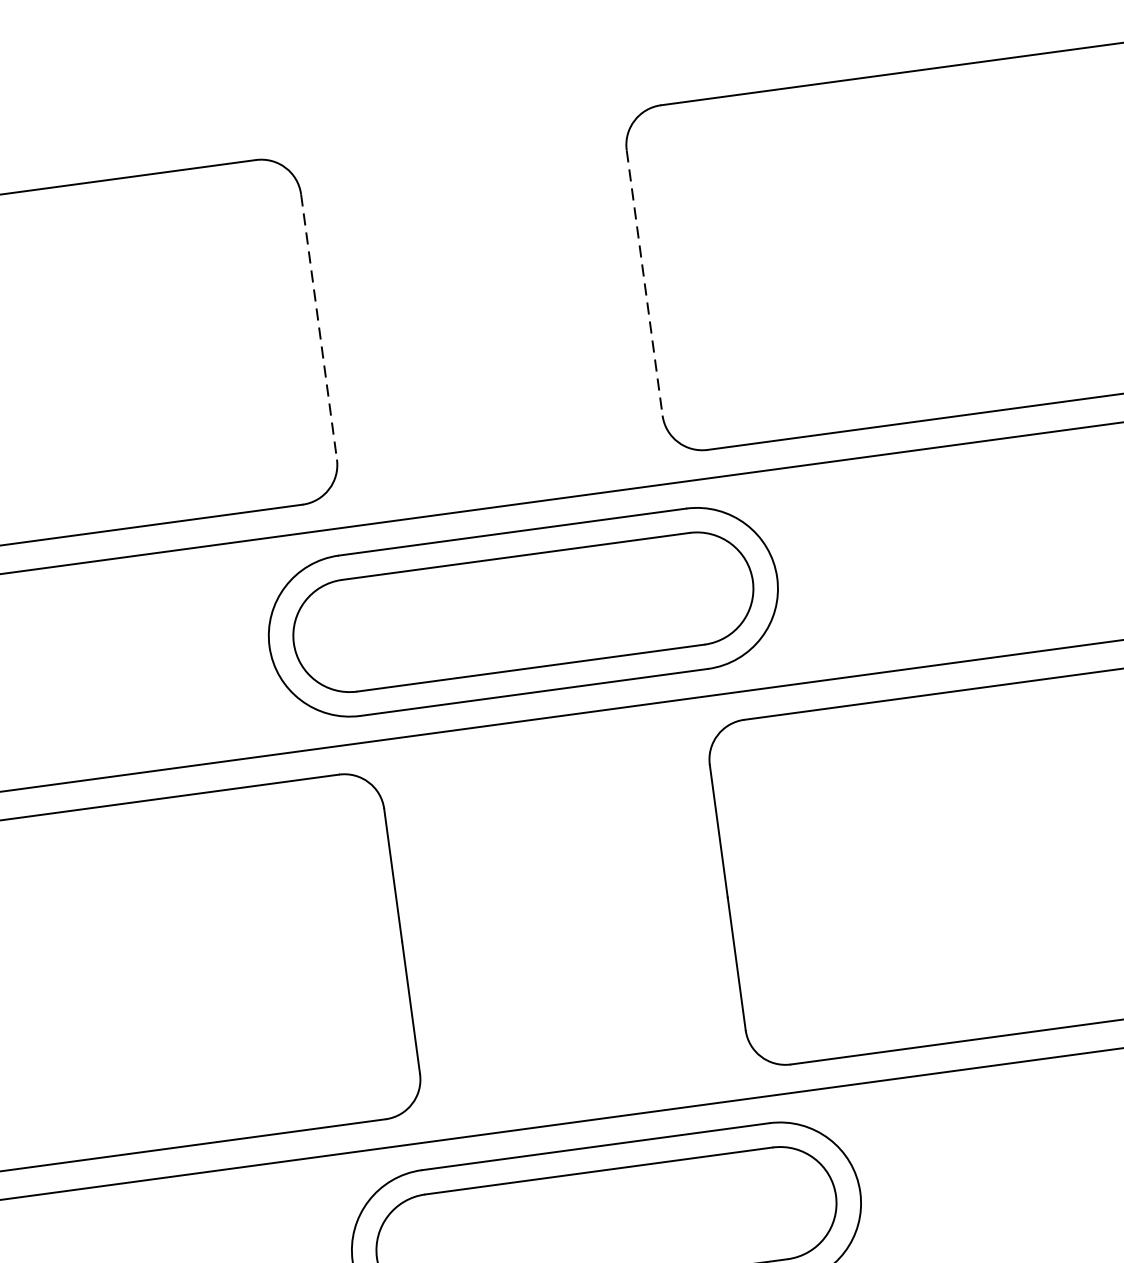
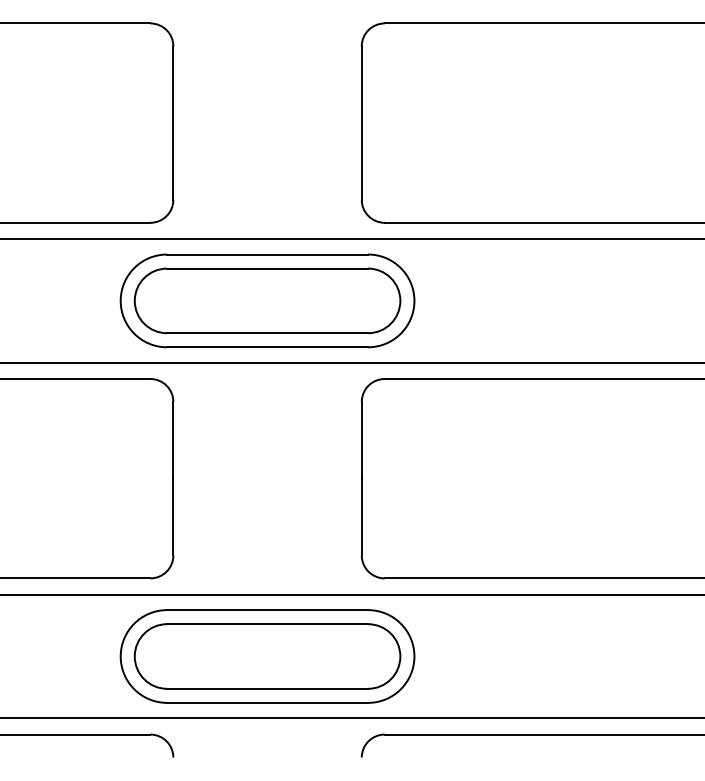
line: (644, 283) -> (361, 123), dashed -> solid
line: (319, 327) -> (173, 123), dashed -> solid

